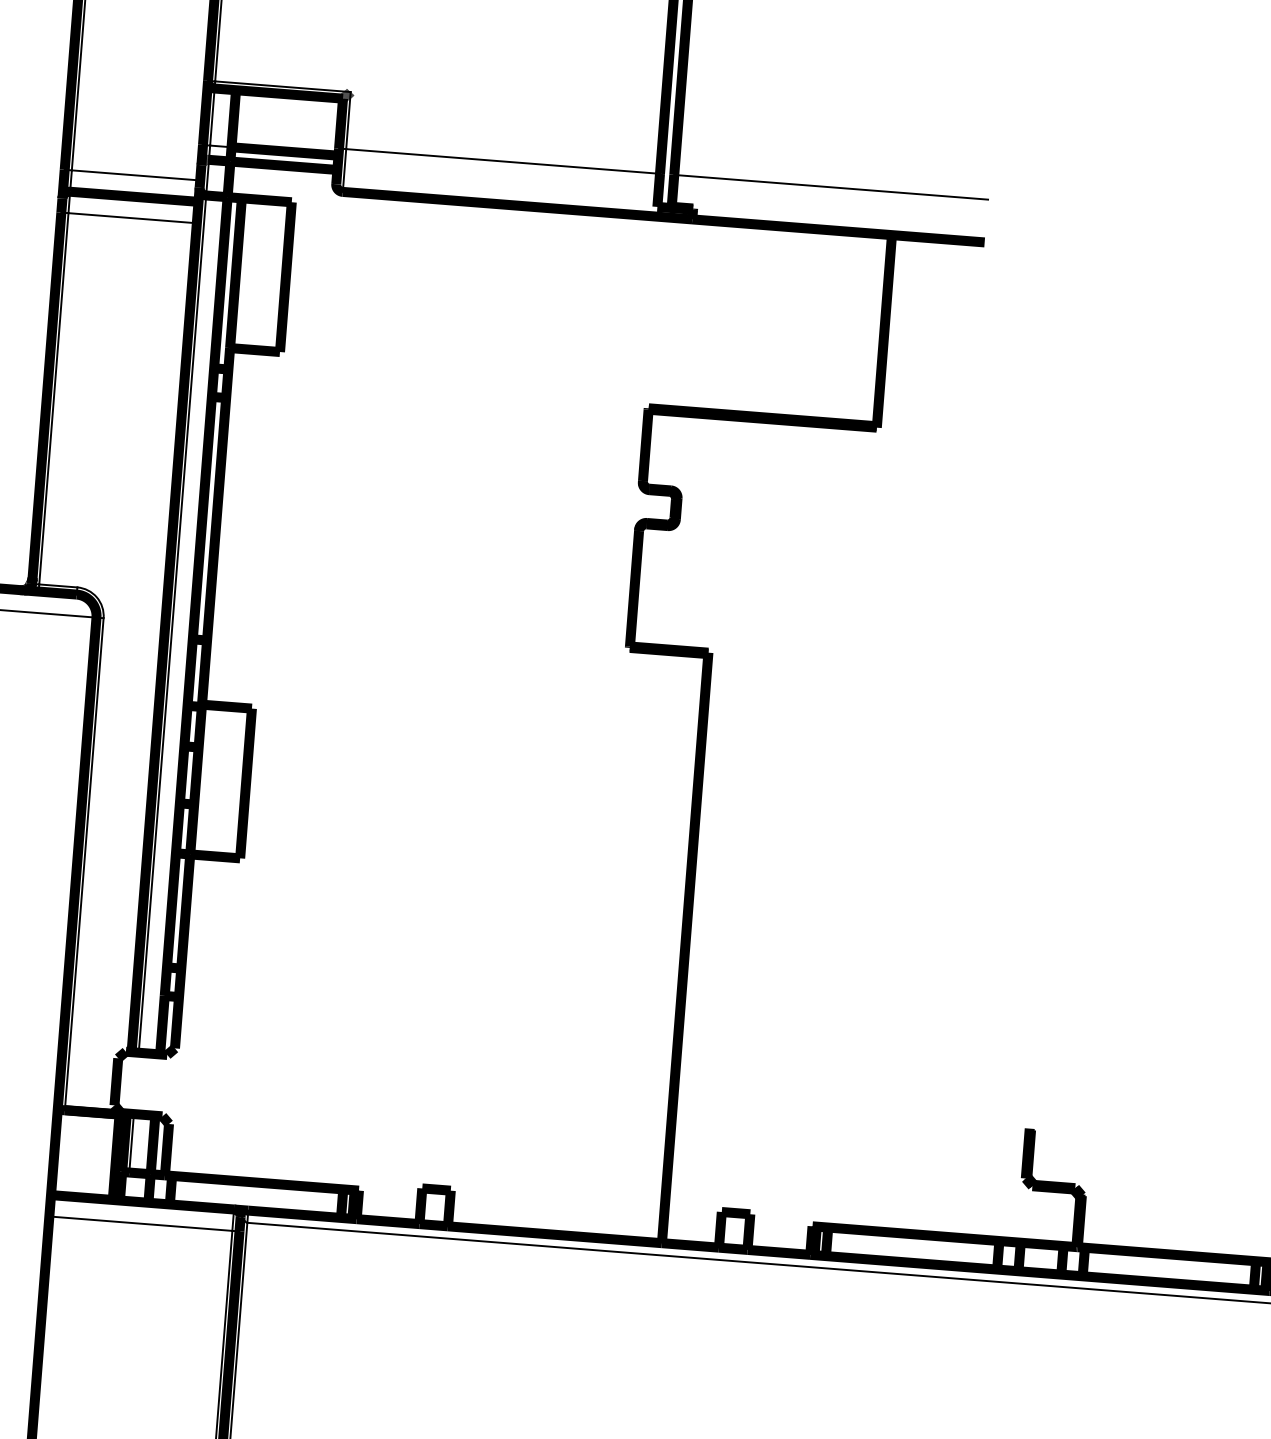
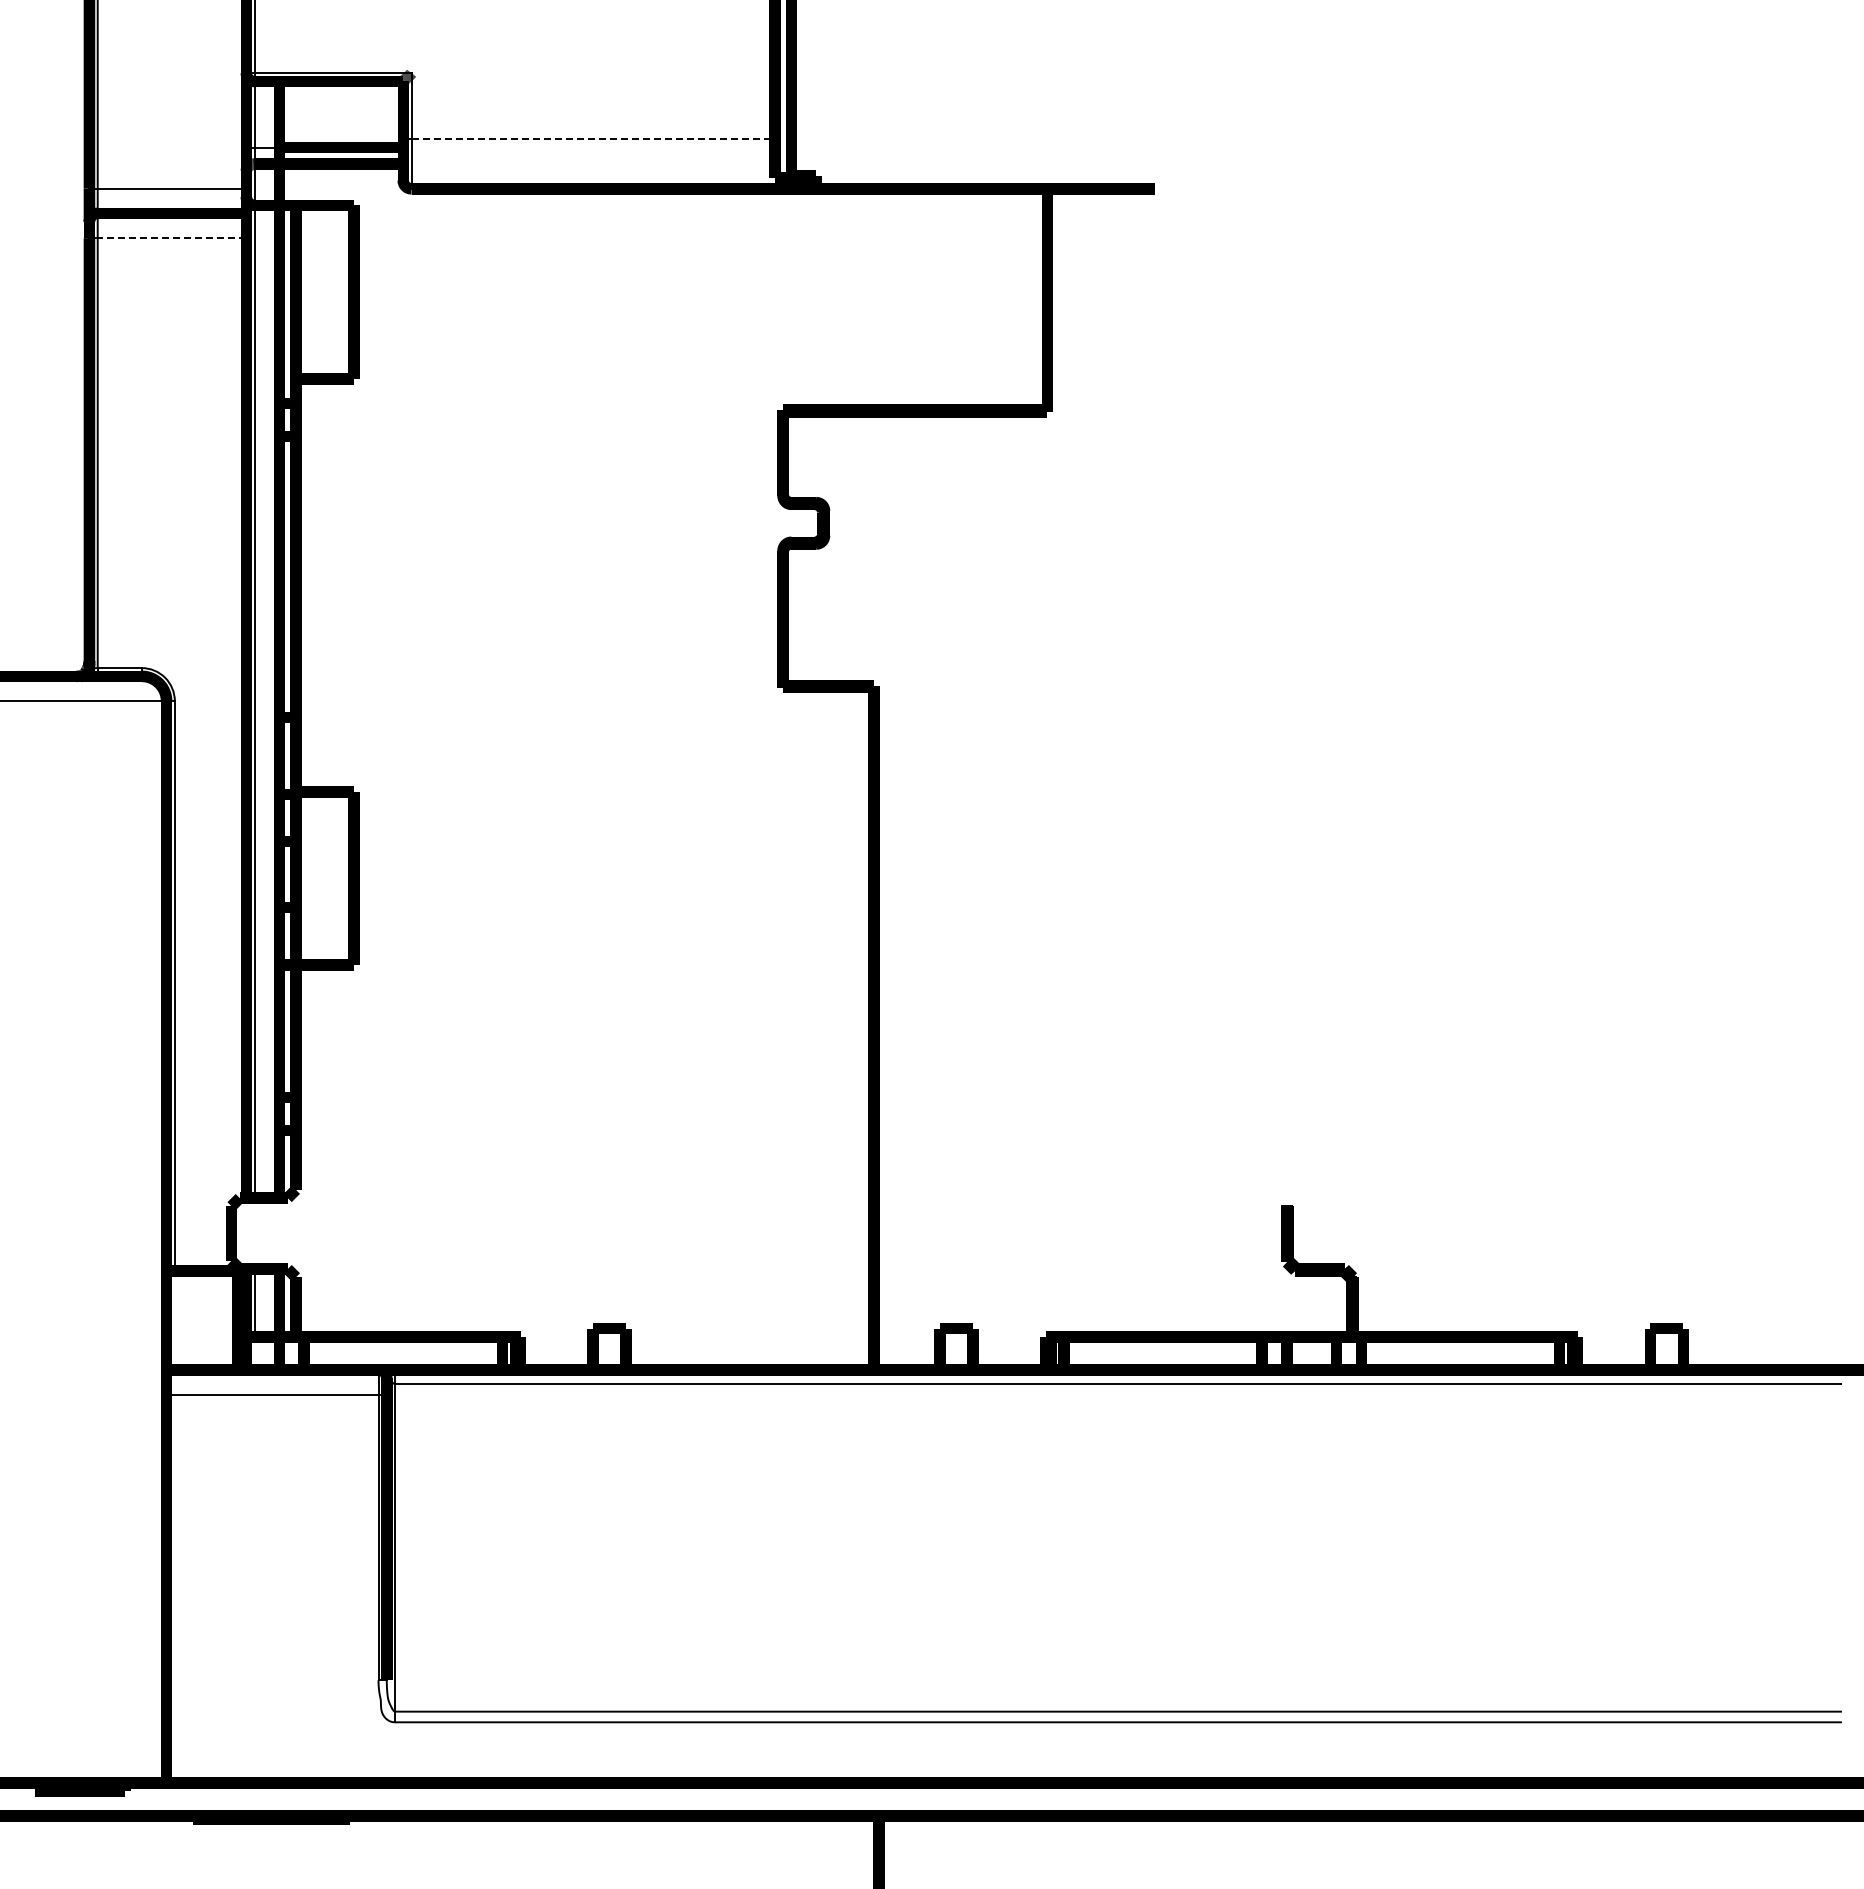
line: (503, 161) -> (593, 139), solid -> dashed
line: (830, 187) -> (972, 139), removed
line: (132, 218) -> (171, 238), solid -> dashed

